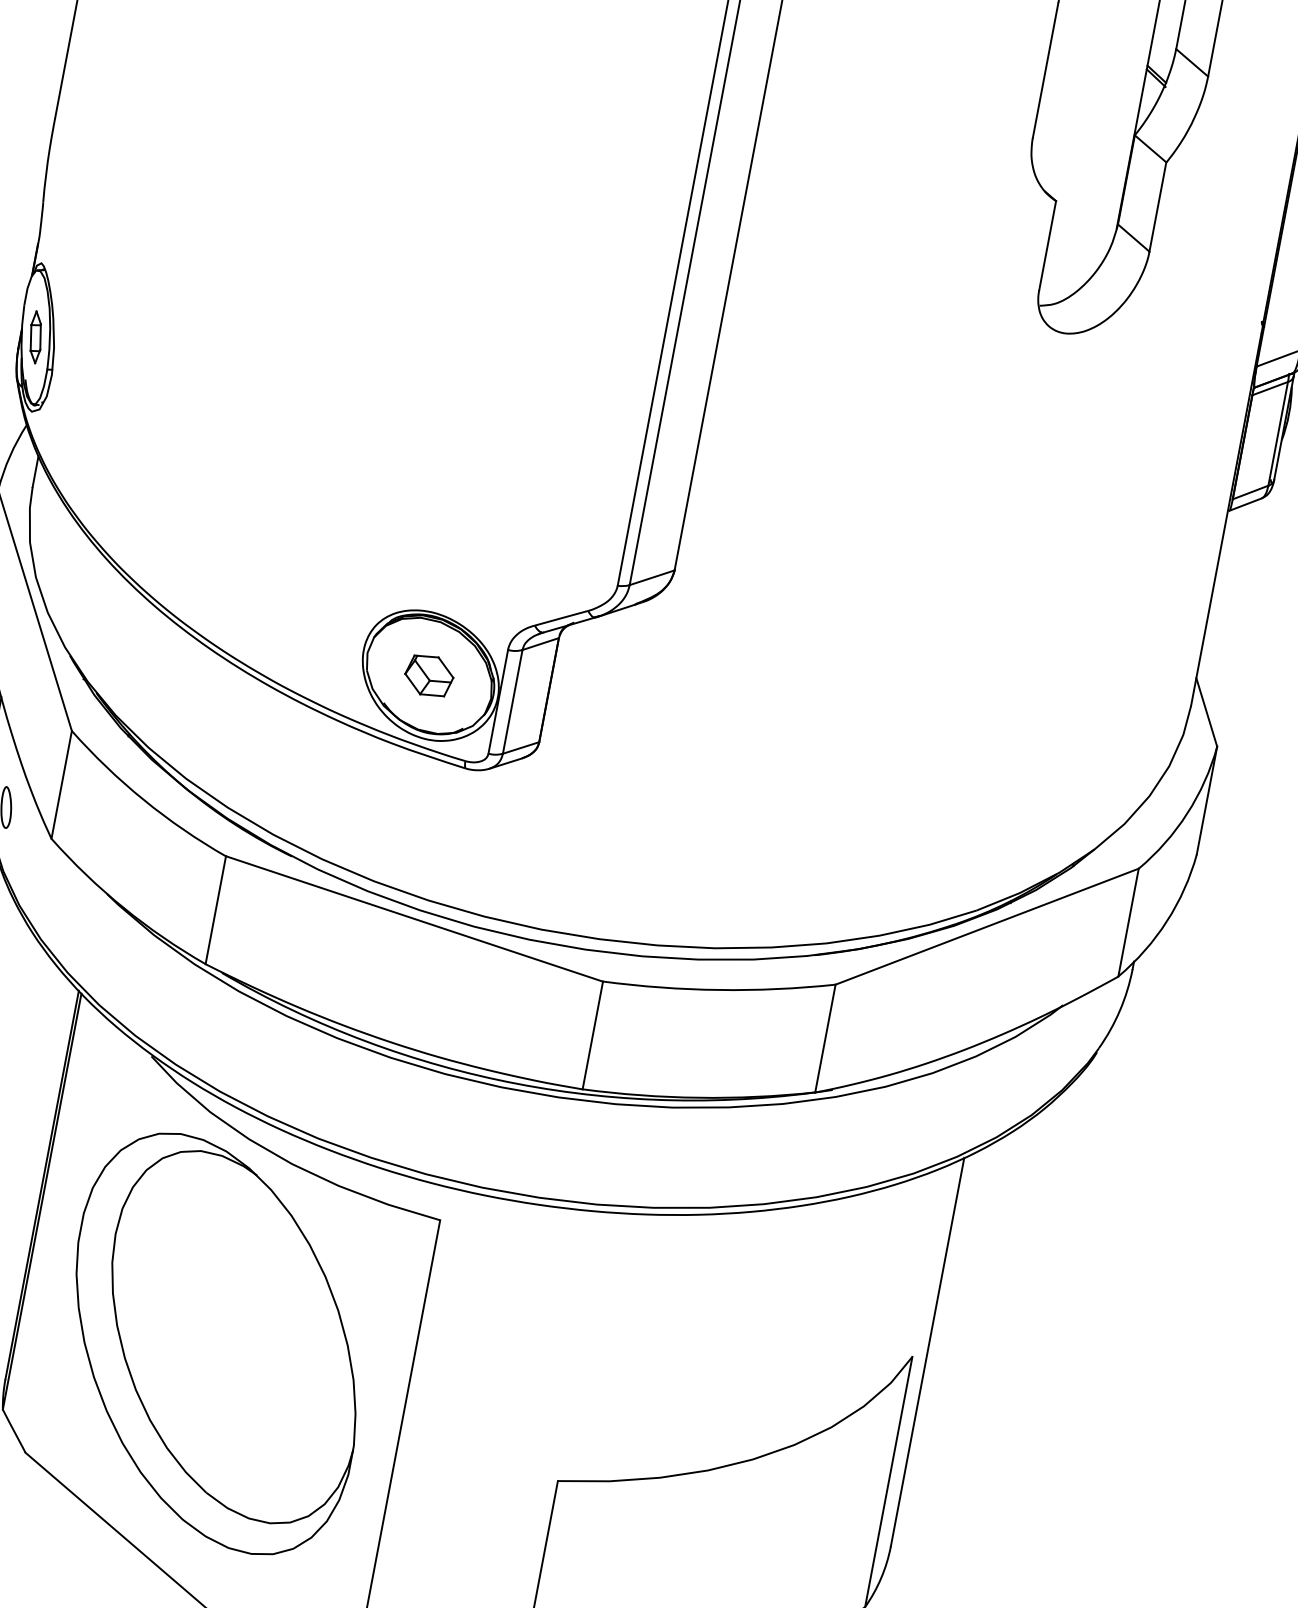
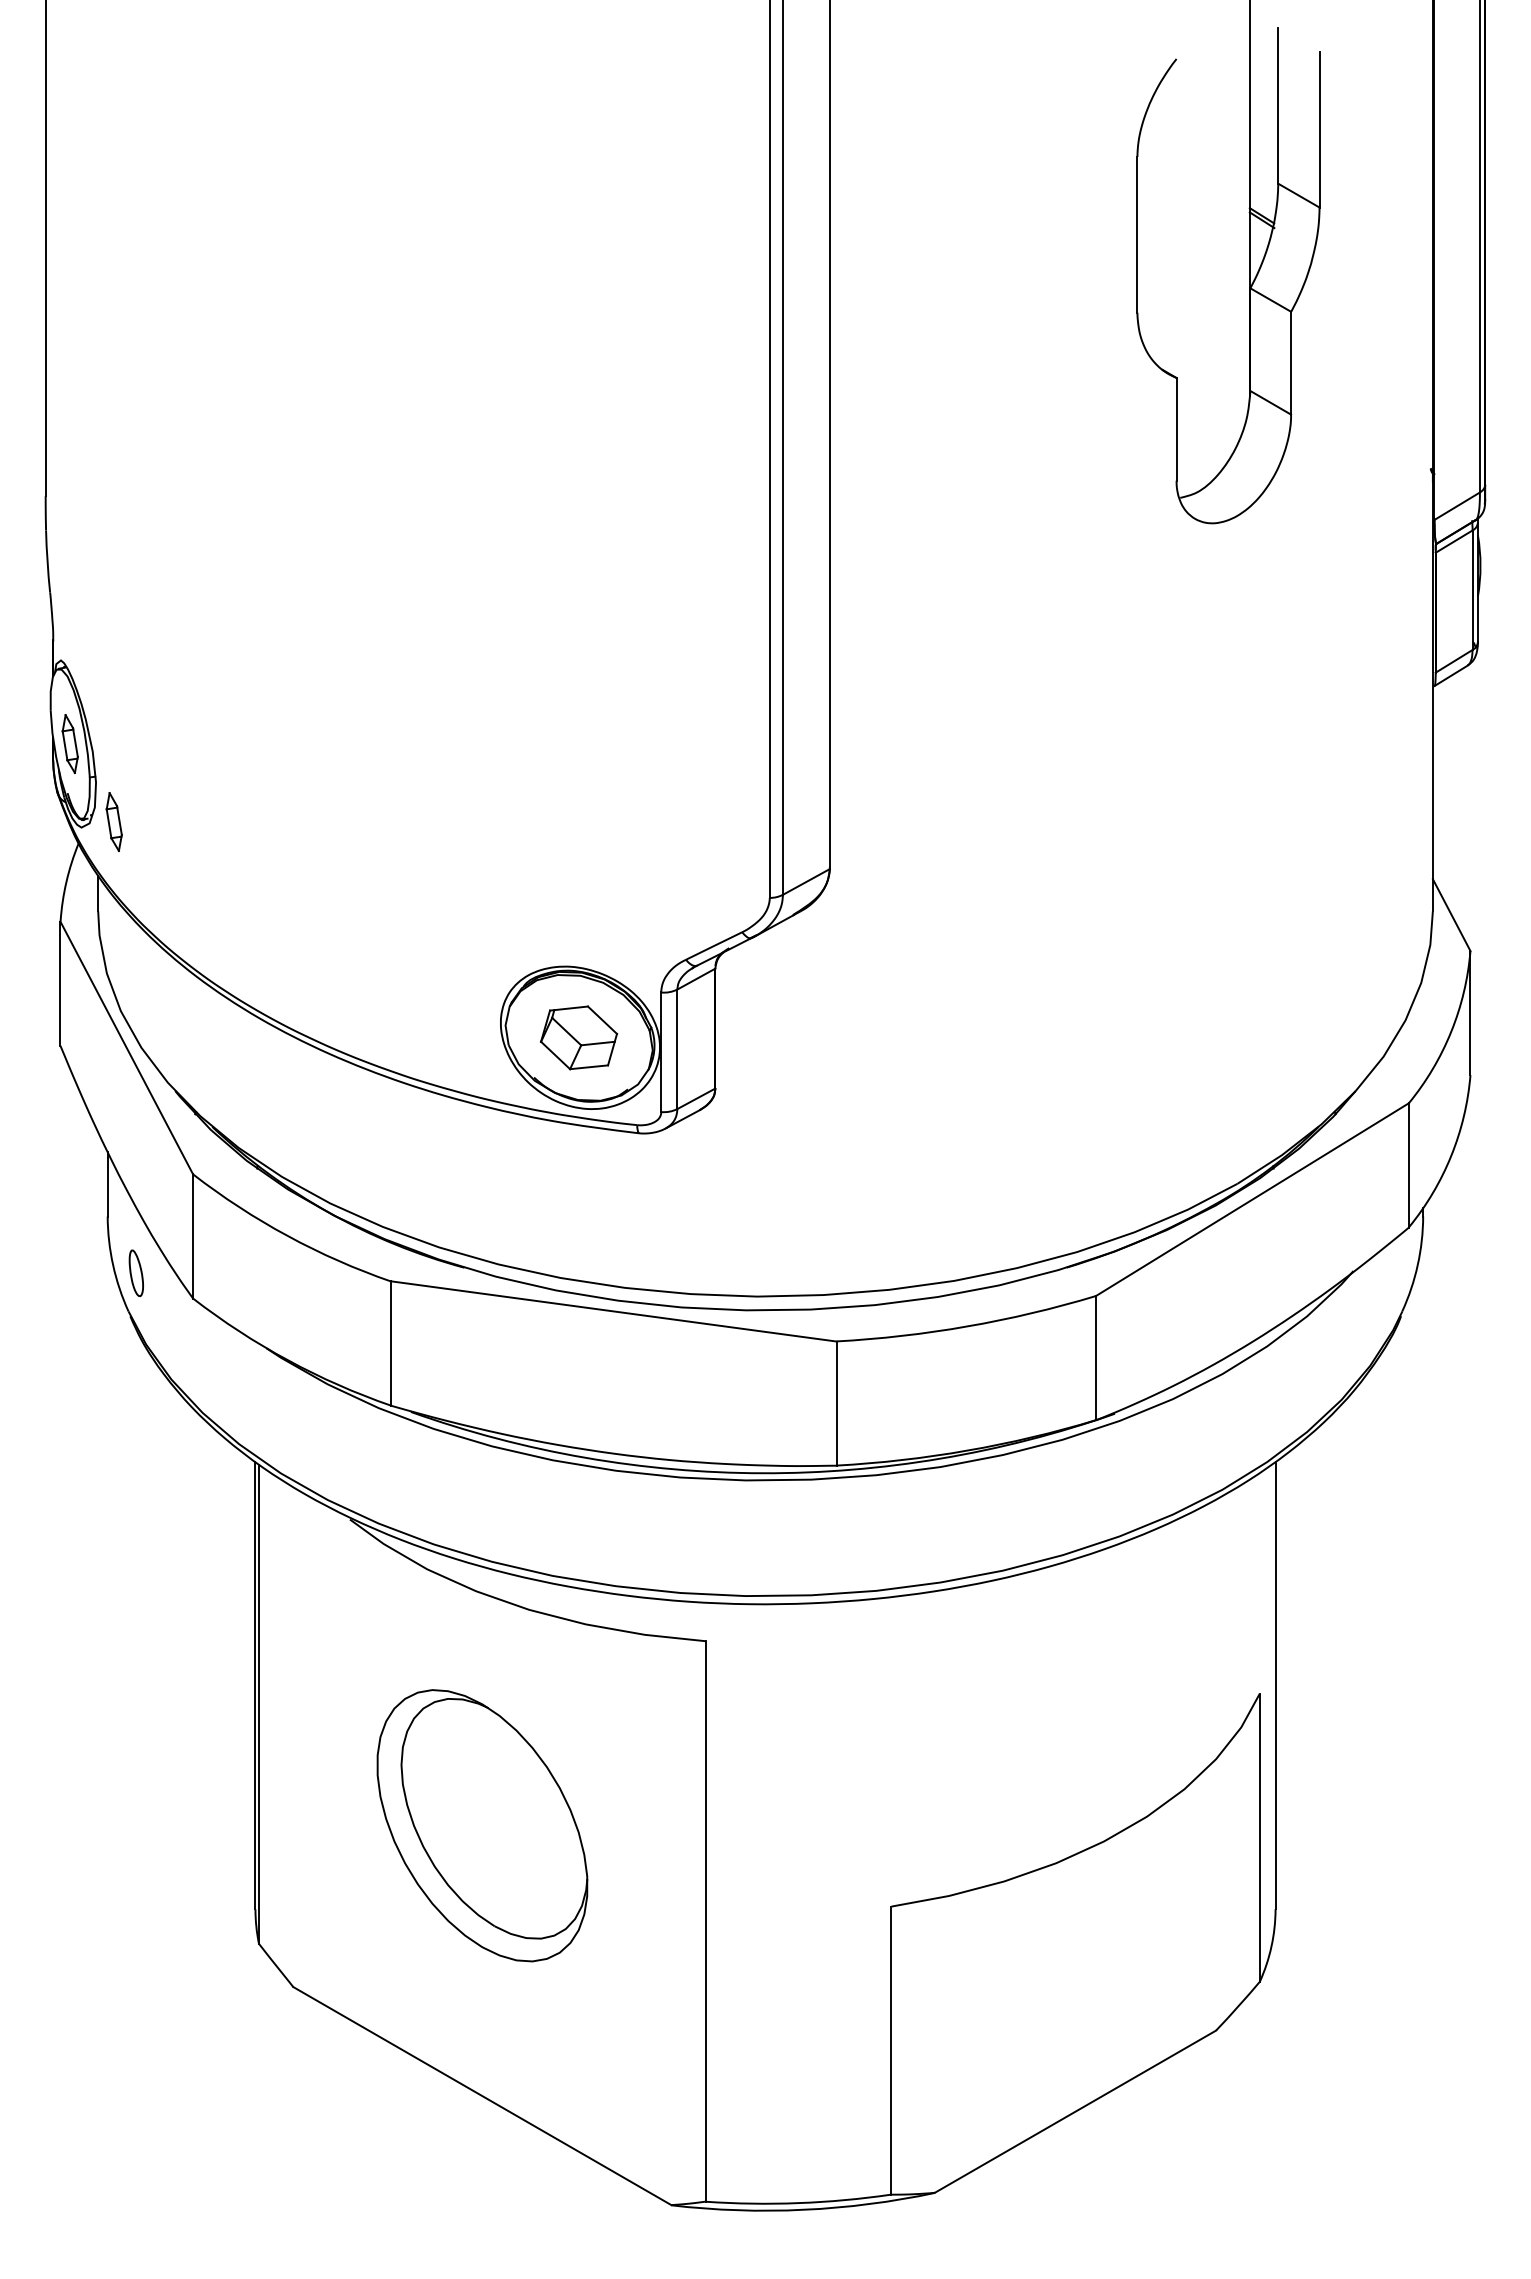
part: (60, 411) -> (113, 821), added
part: (429, 675) -> (579, 1037), size x1.4
part: (216, 1343) -> (482, 1825), size x0.6

